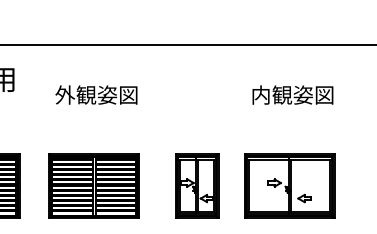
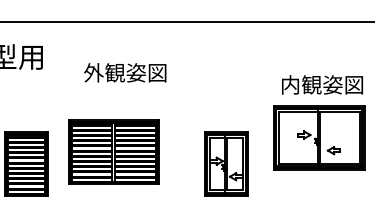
text: (292, 94) -> (322, 84), moved
part: (93, 185) -> (113, 151), moved
part: (289, 185) -> (319, 137), moved

